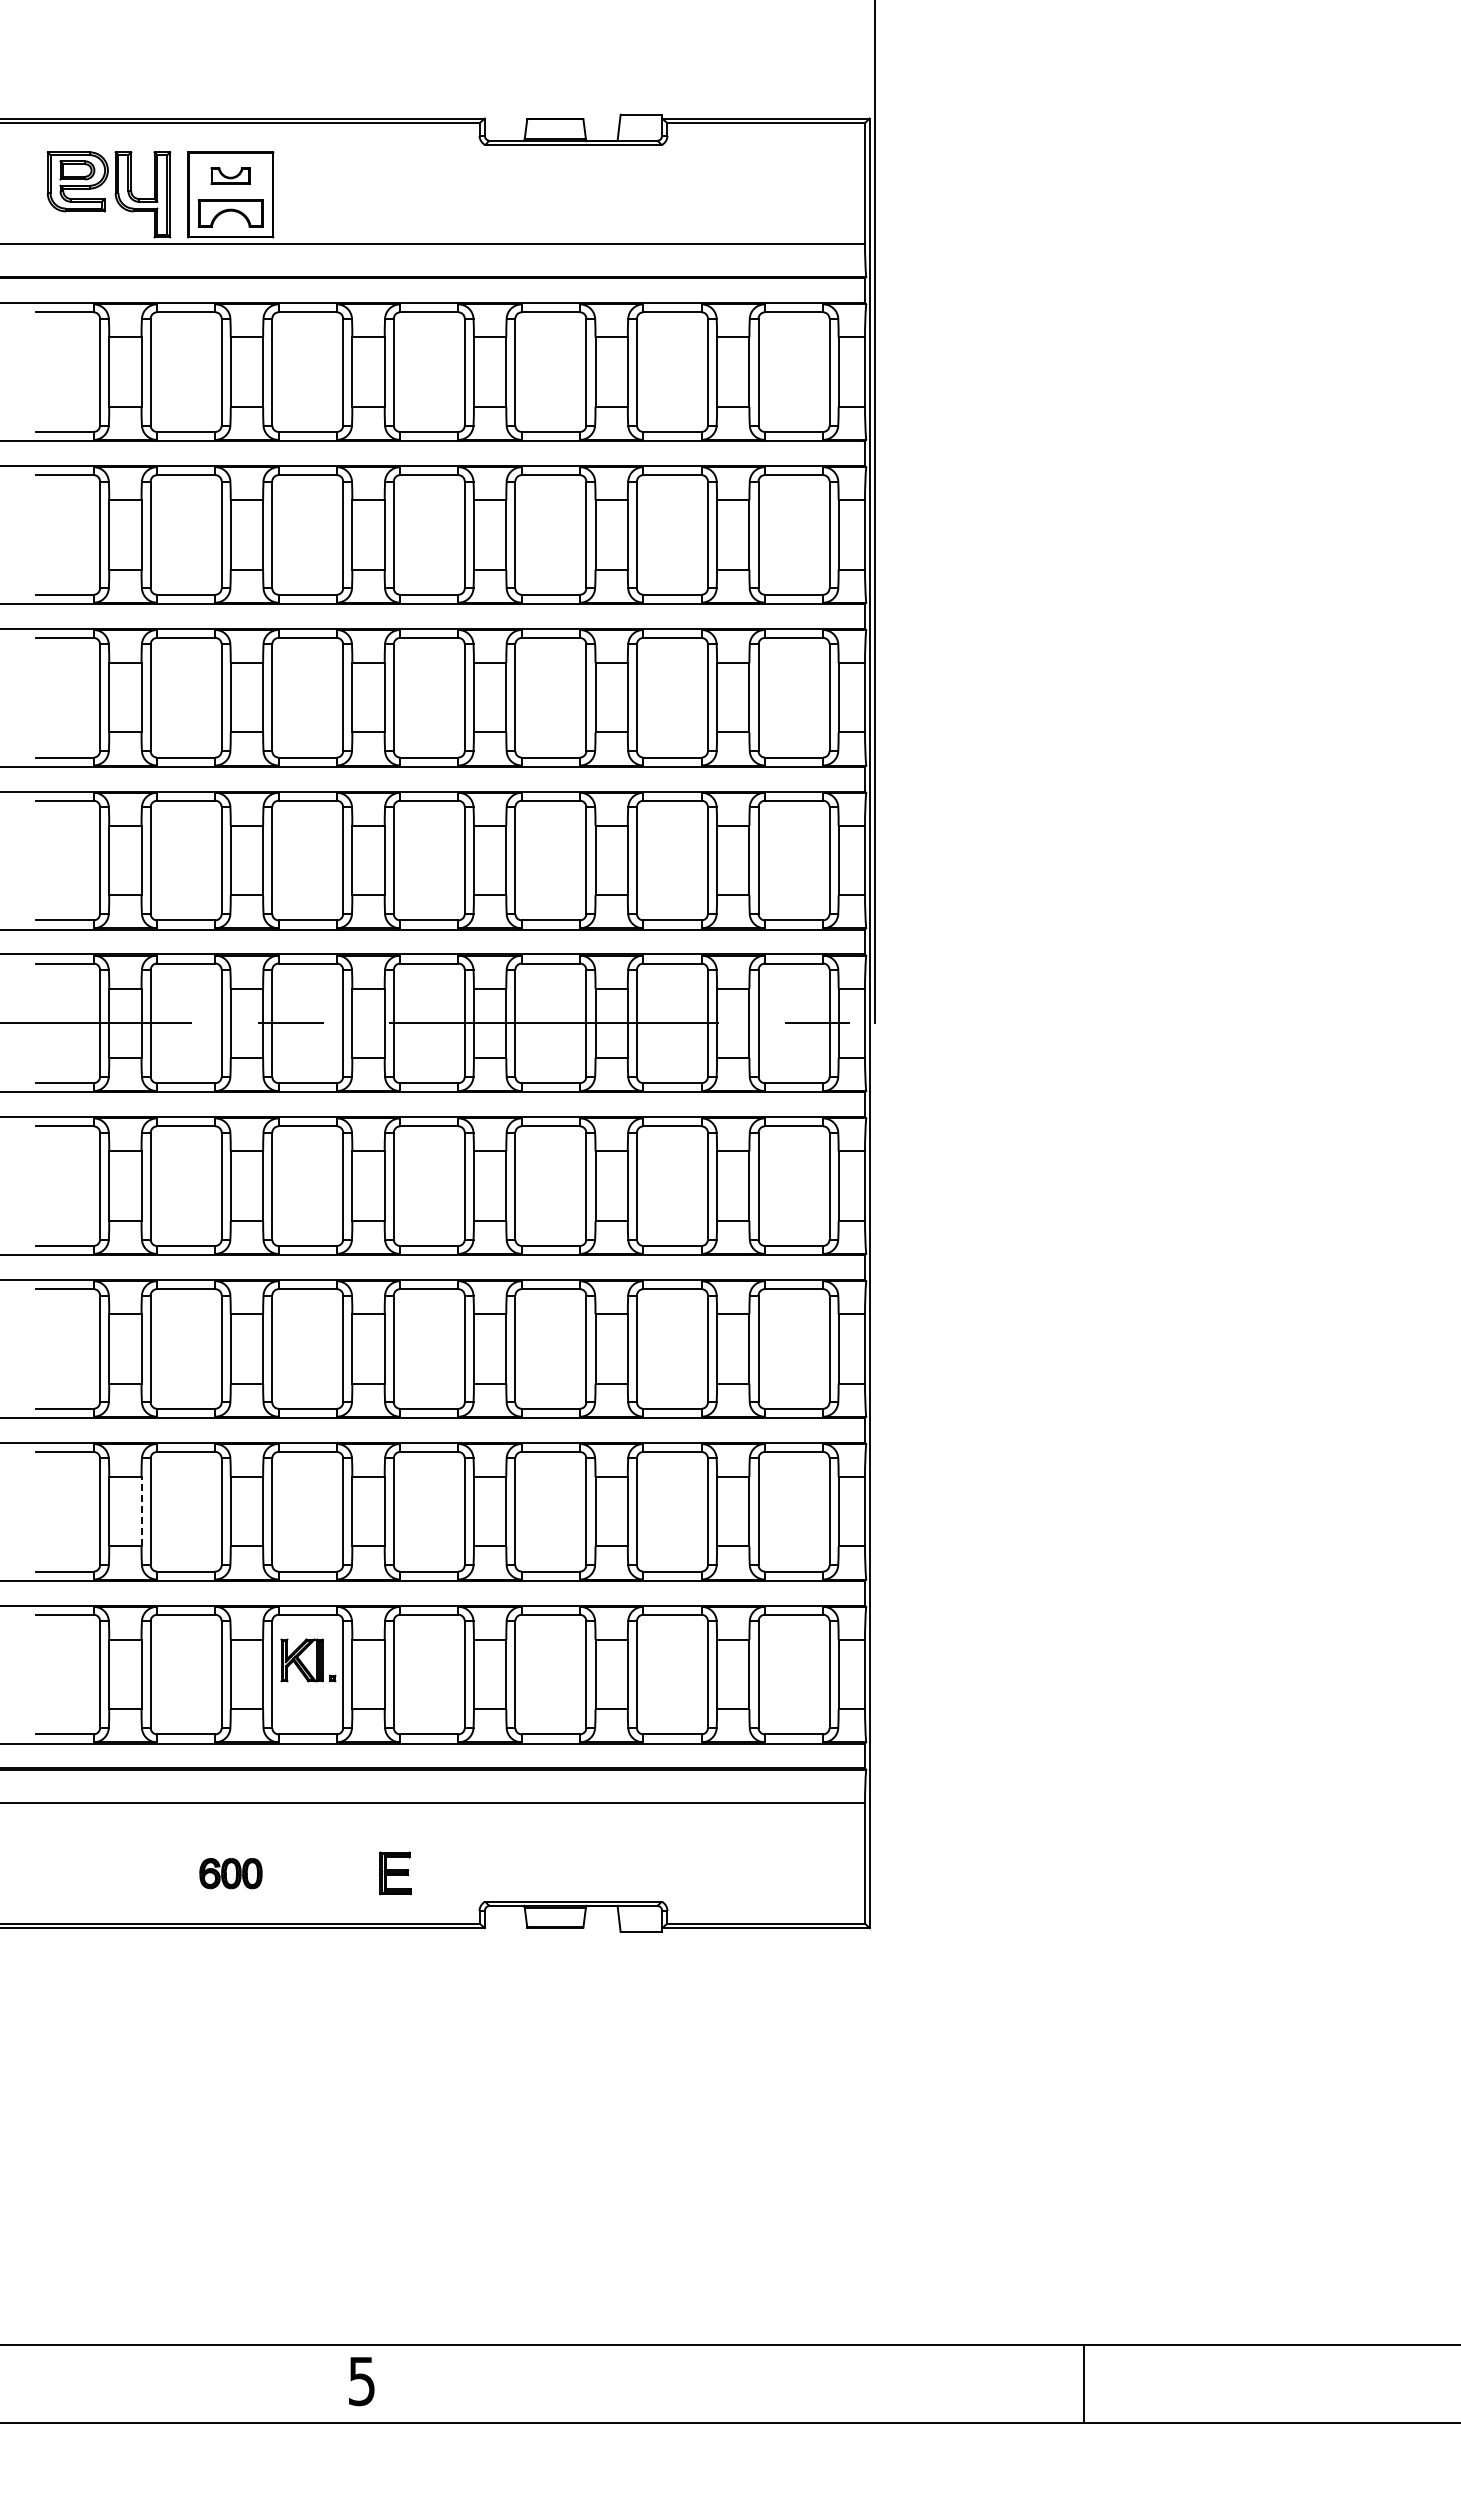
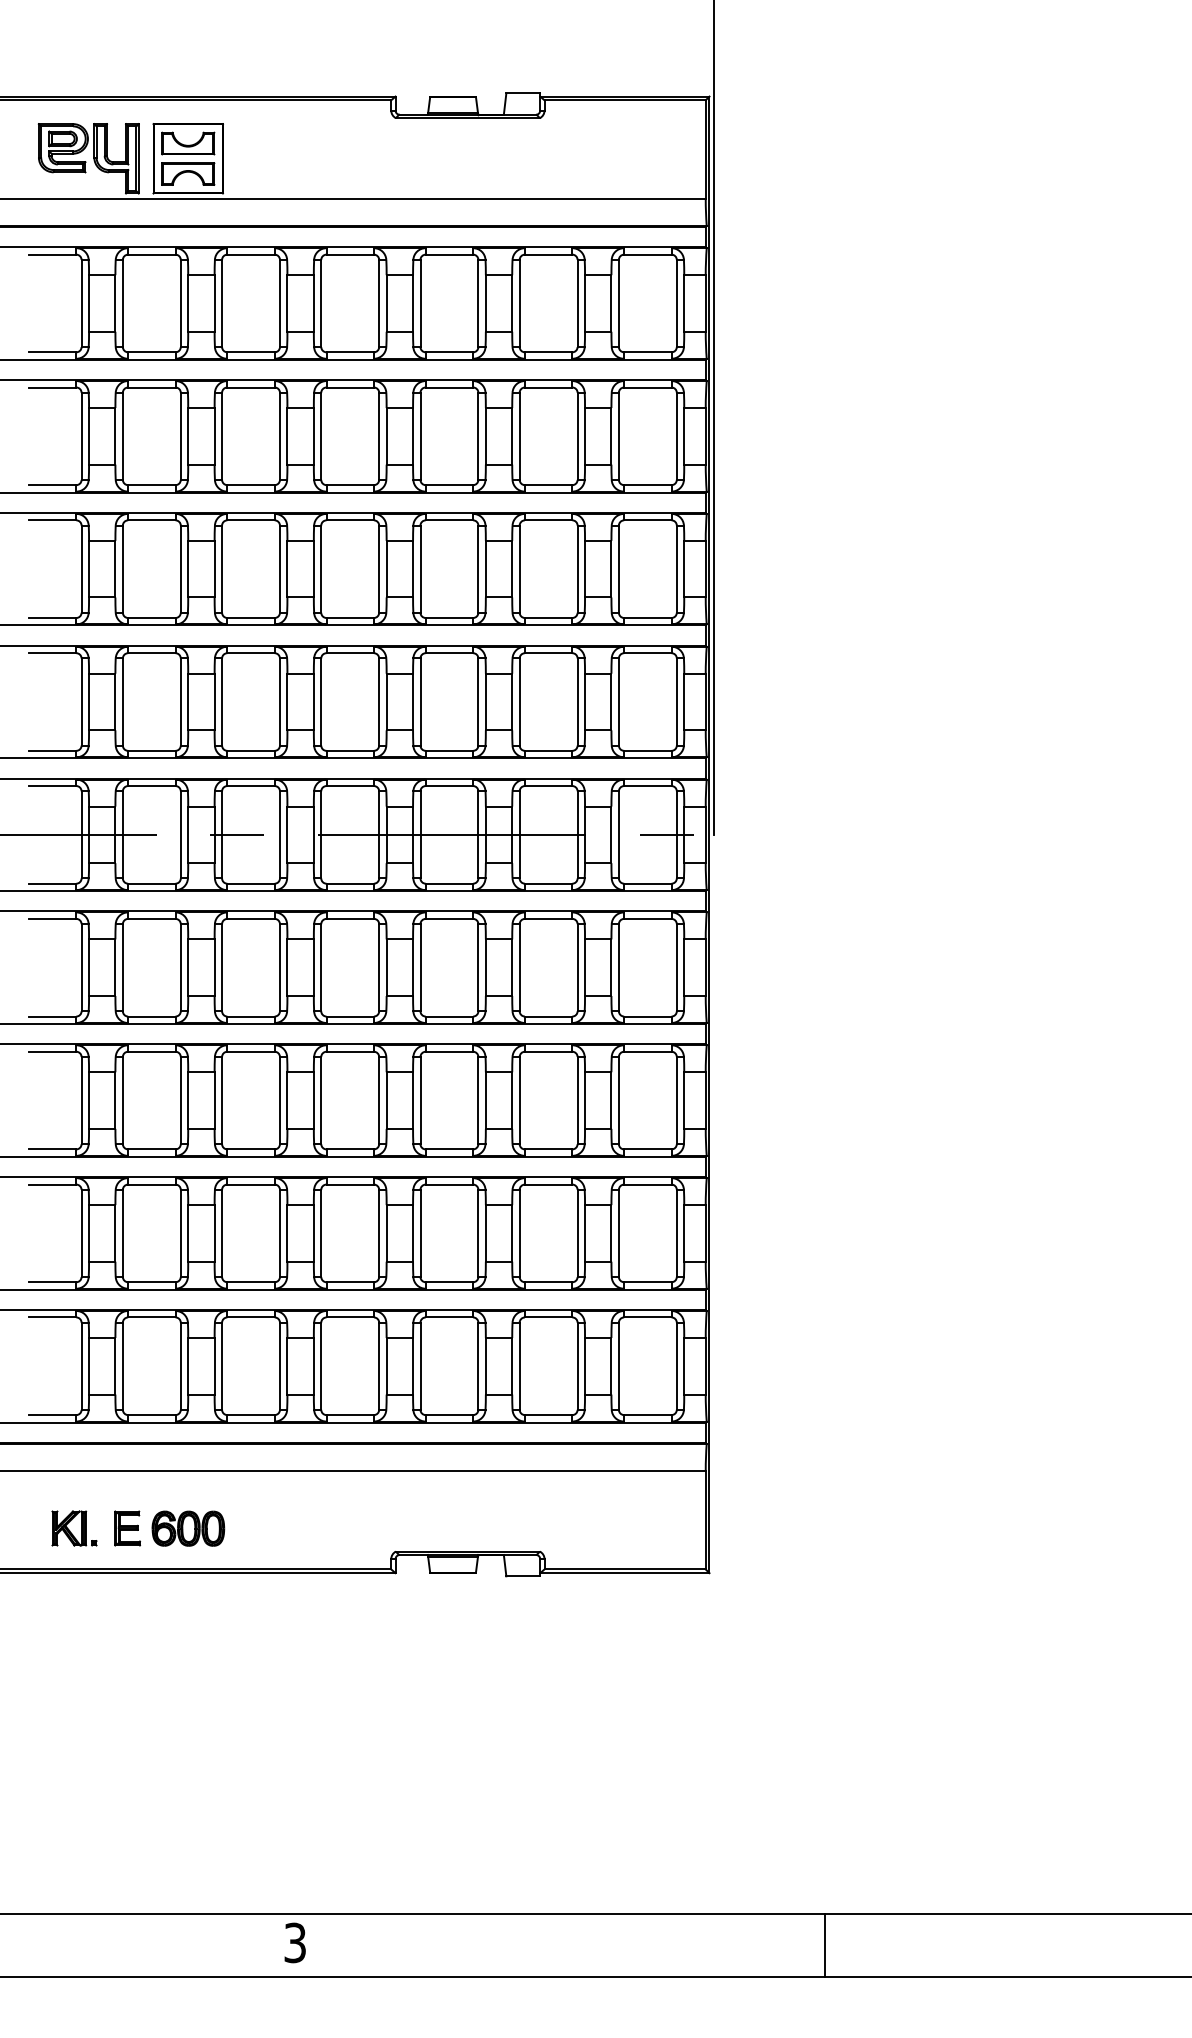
part: (230, 175) -> (188, 143), size x1.67
line: (141, 1511) -> (115, 1233), dashed -> solid
part: (308, 1660) -> (74, 1528), moved
part: (230, 1873) -> (188, 1528), size x1.43
part: (395, 1873) -> (127, 1528), moved
text: (361, 2380) -> (294, 1942), 5 -> 3
line: (1084, 2384) -> (825, 1945), moved

